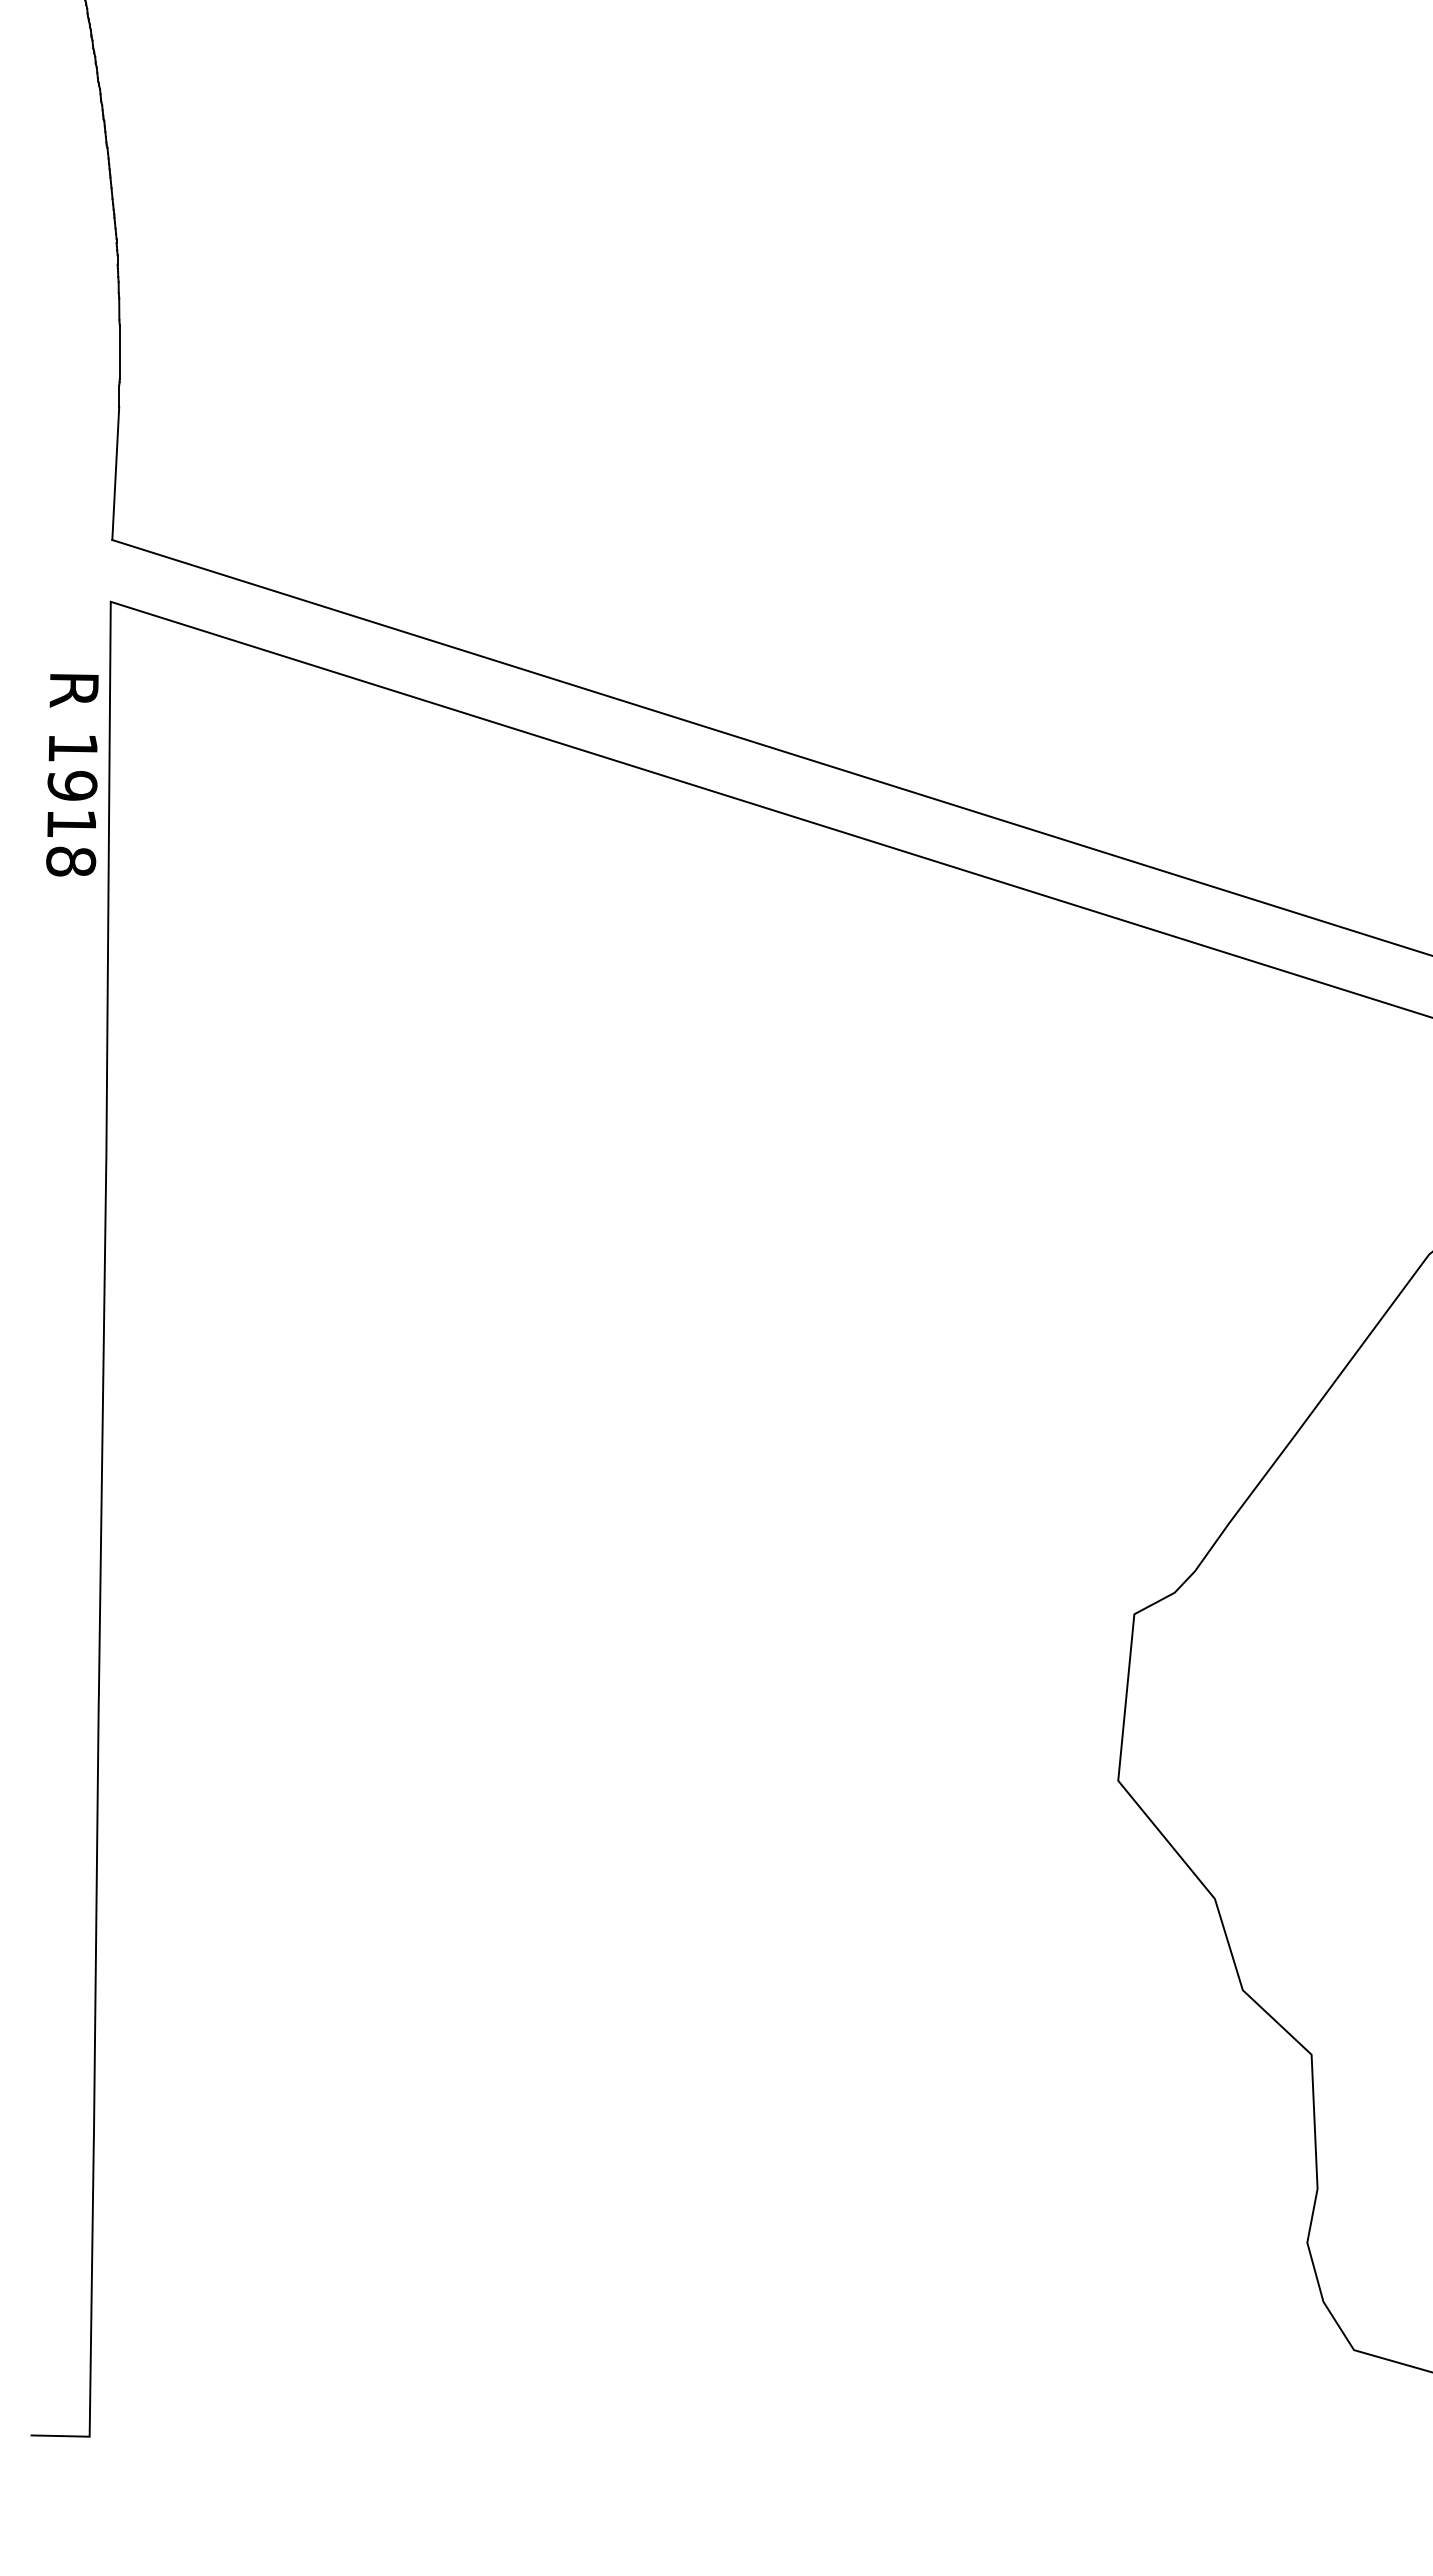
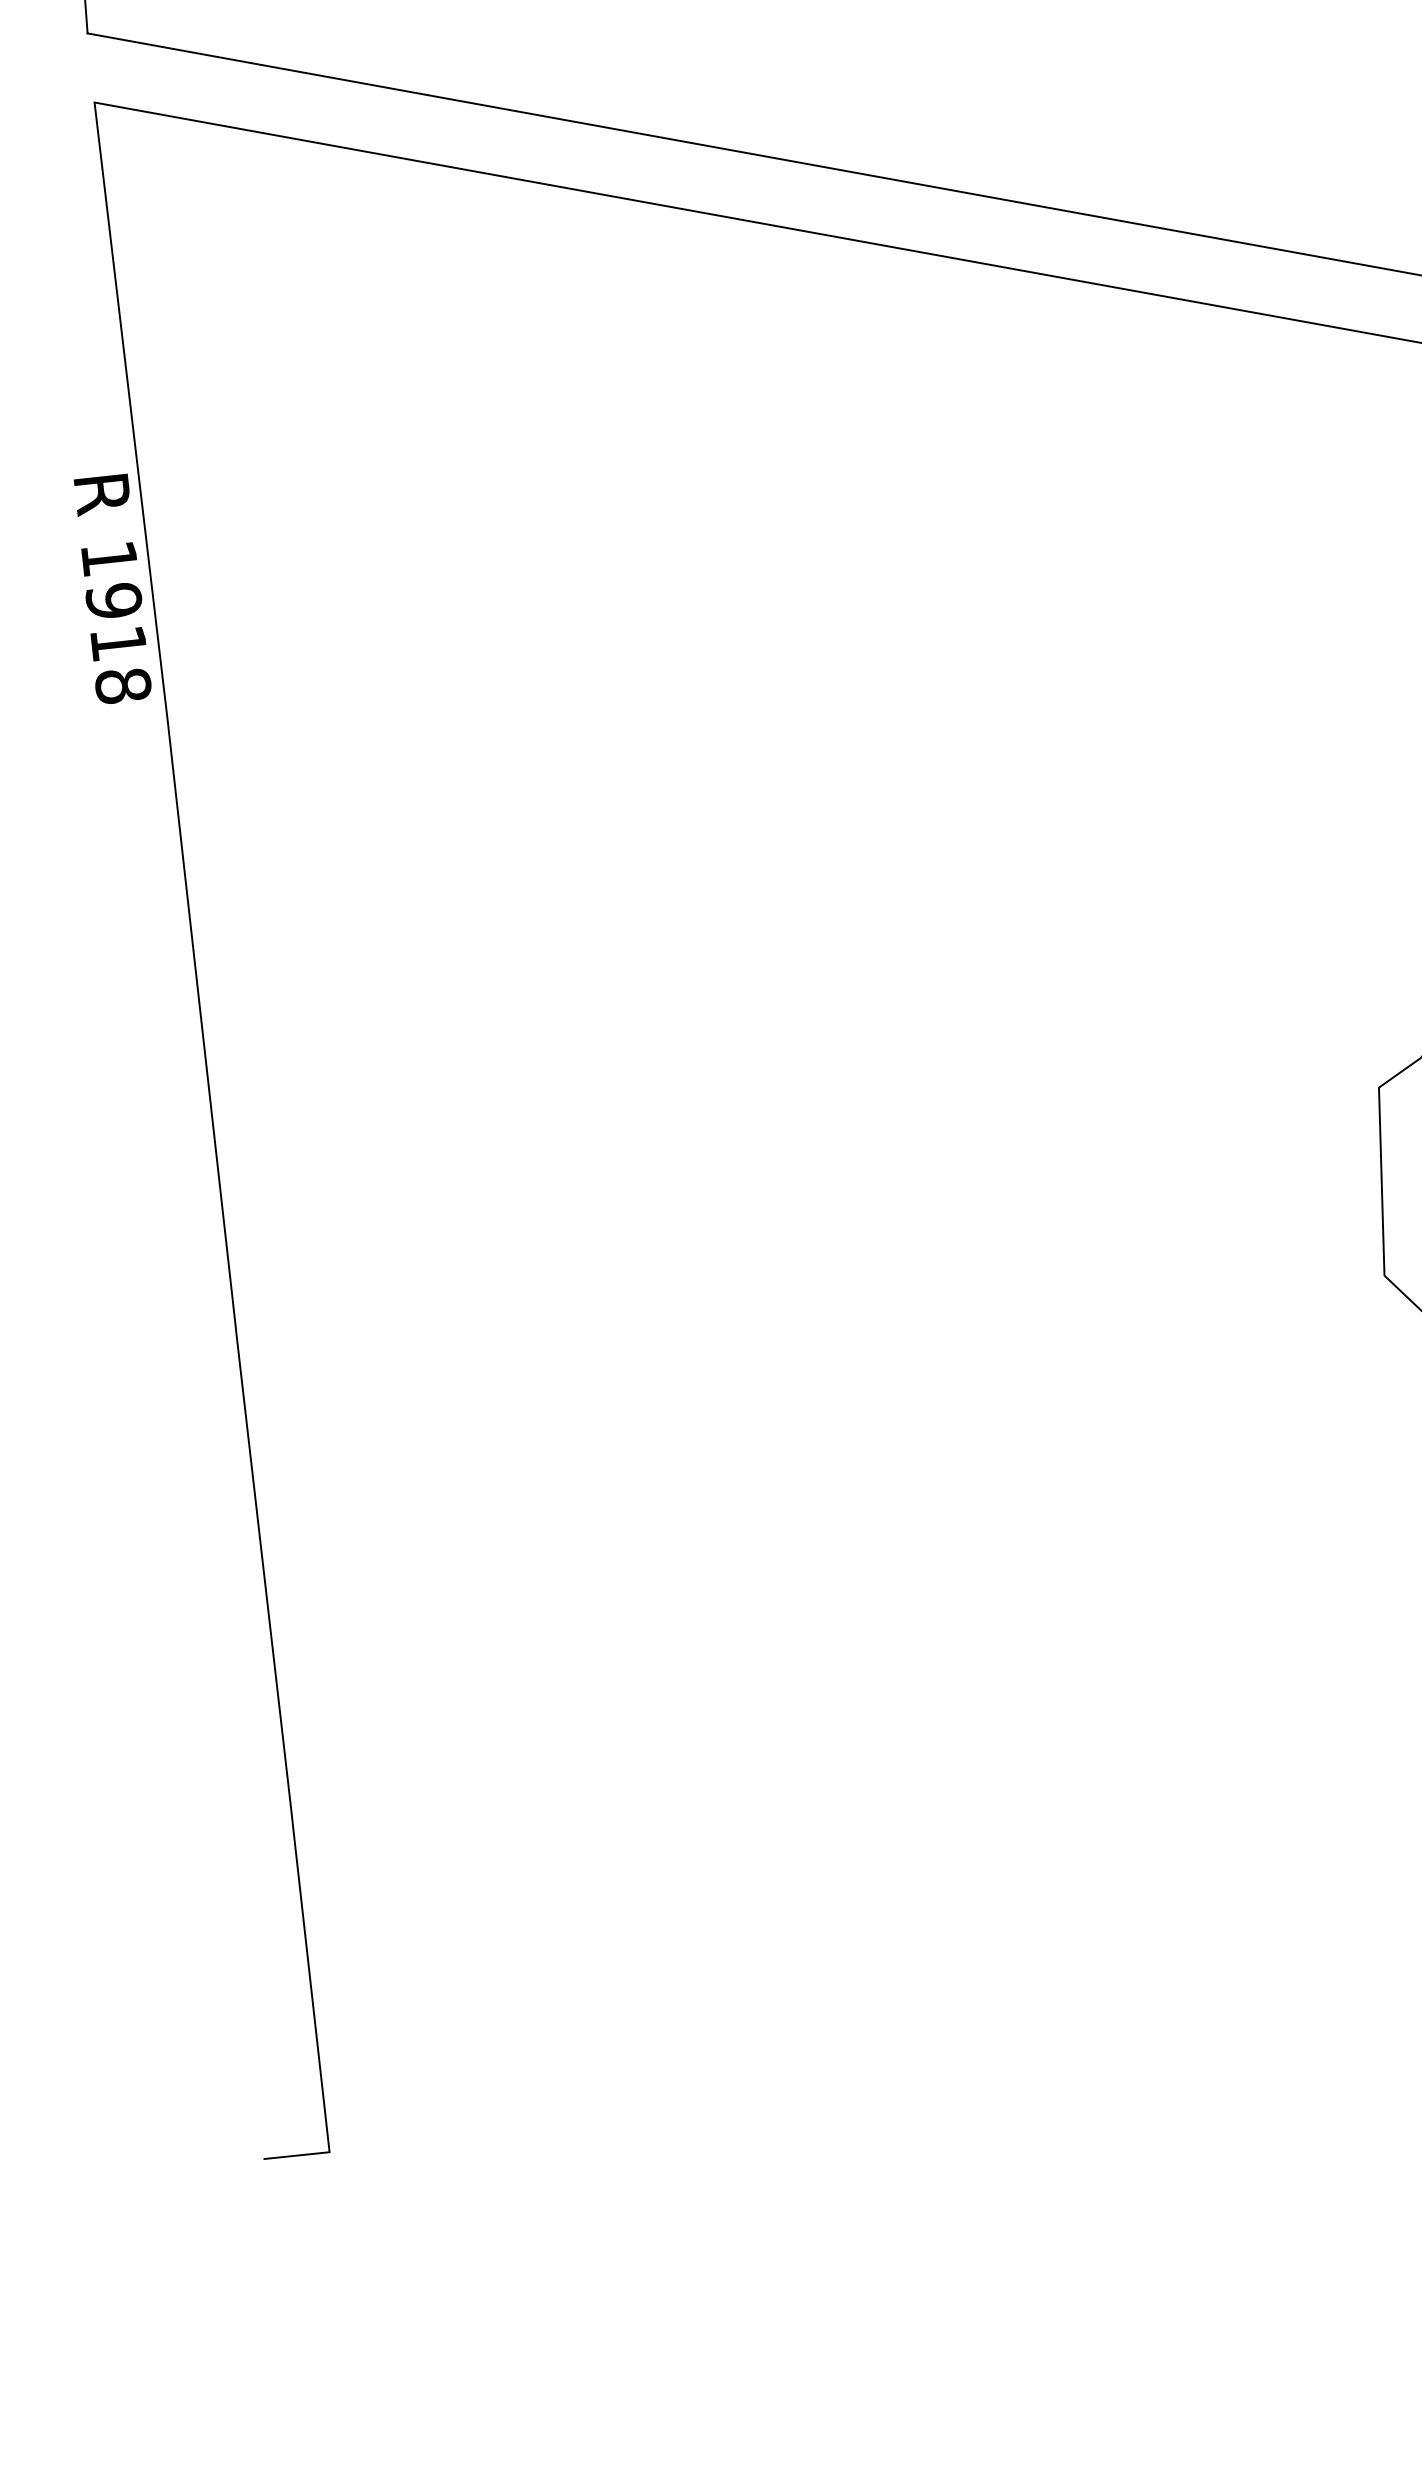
text: (72, 775) -> (112, 589), moved

